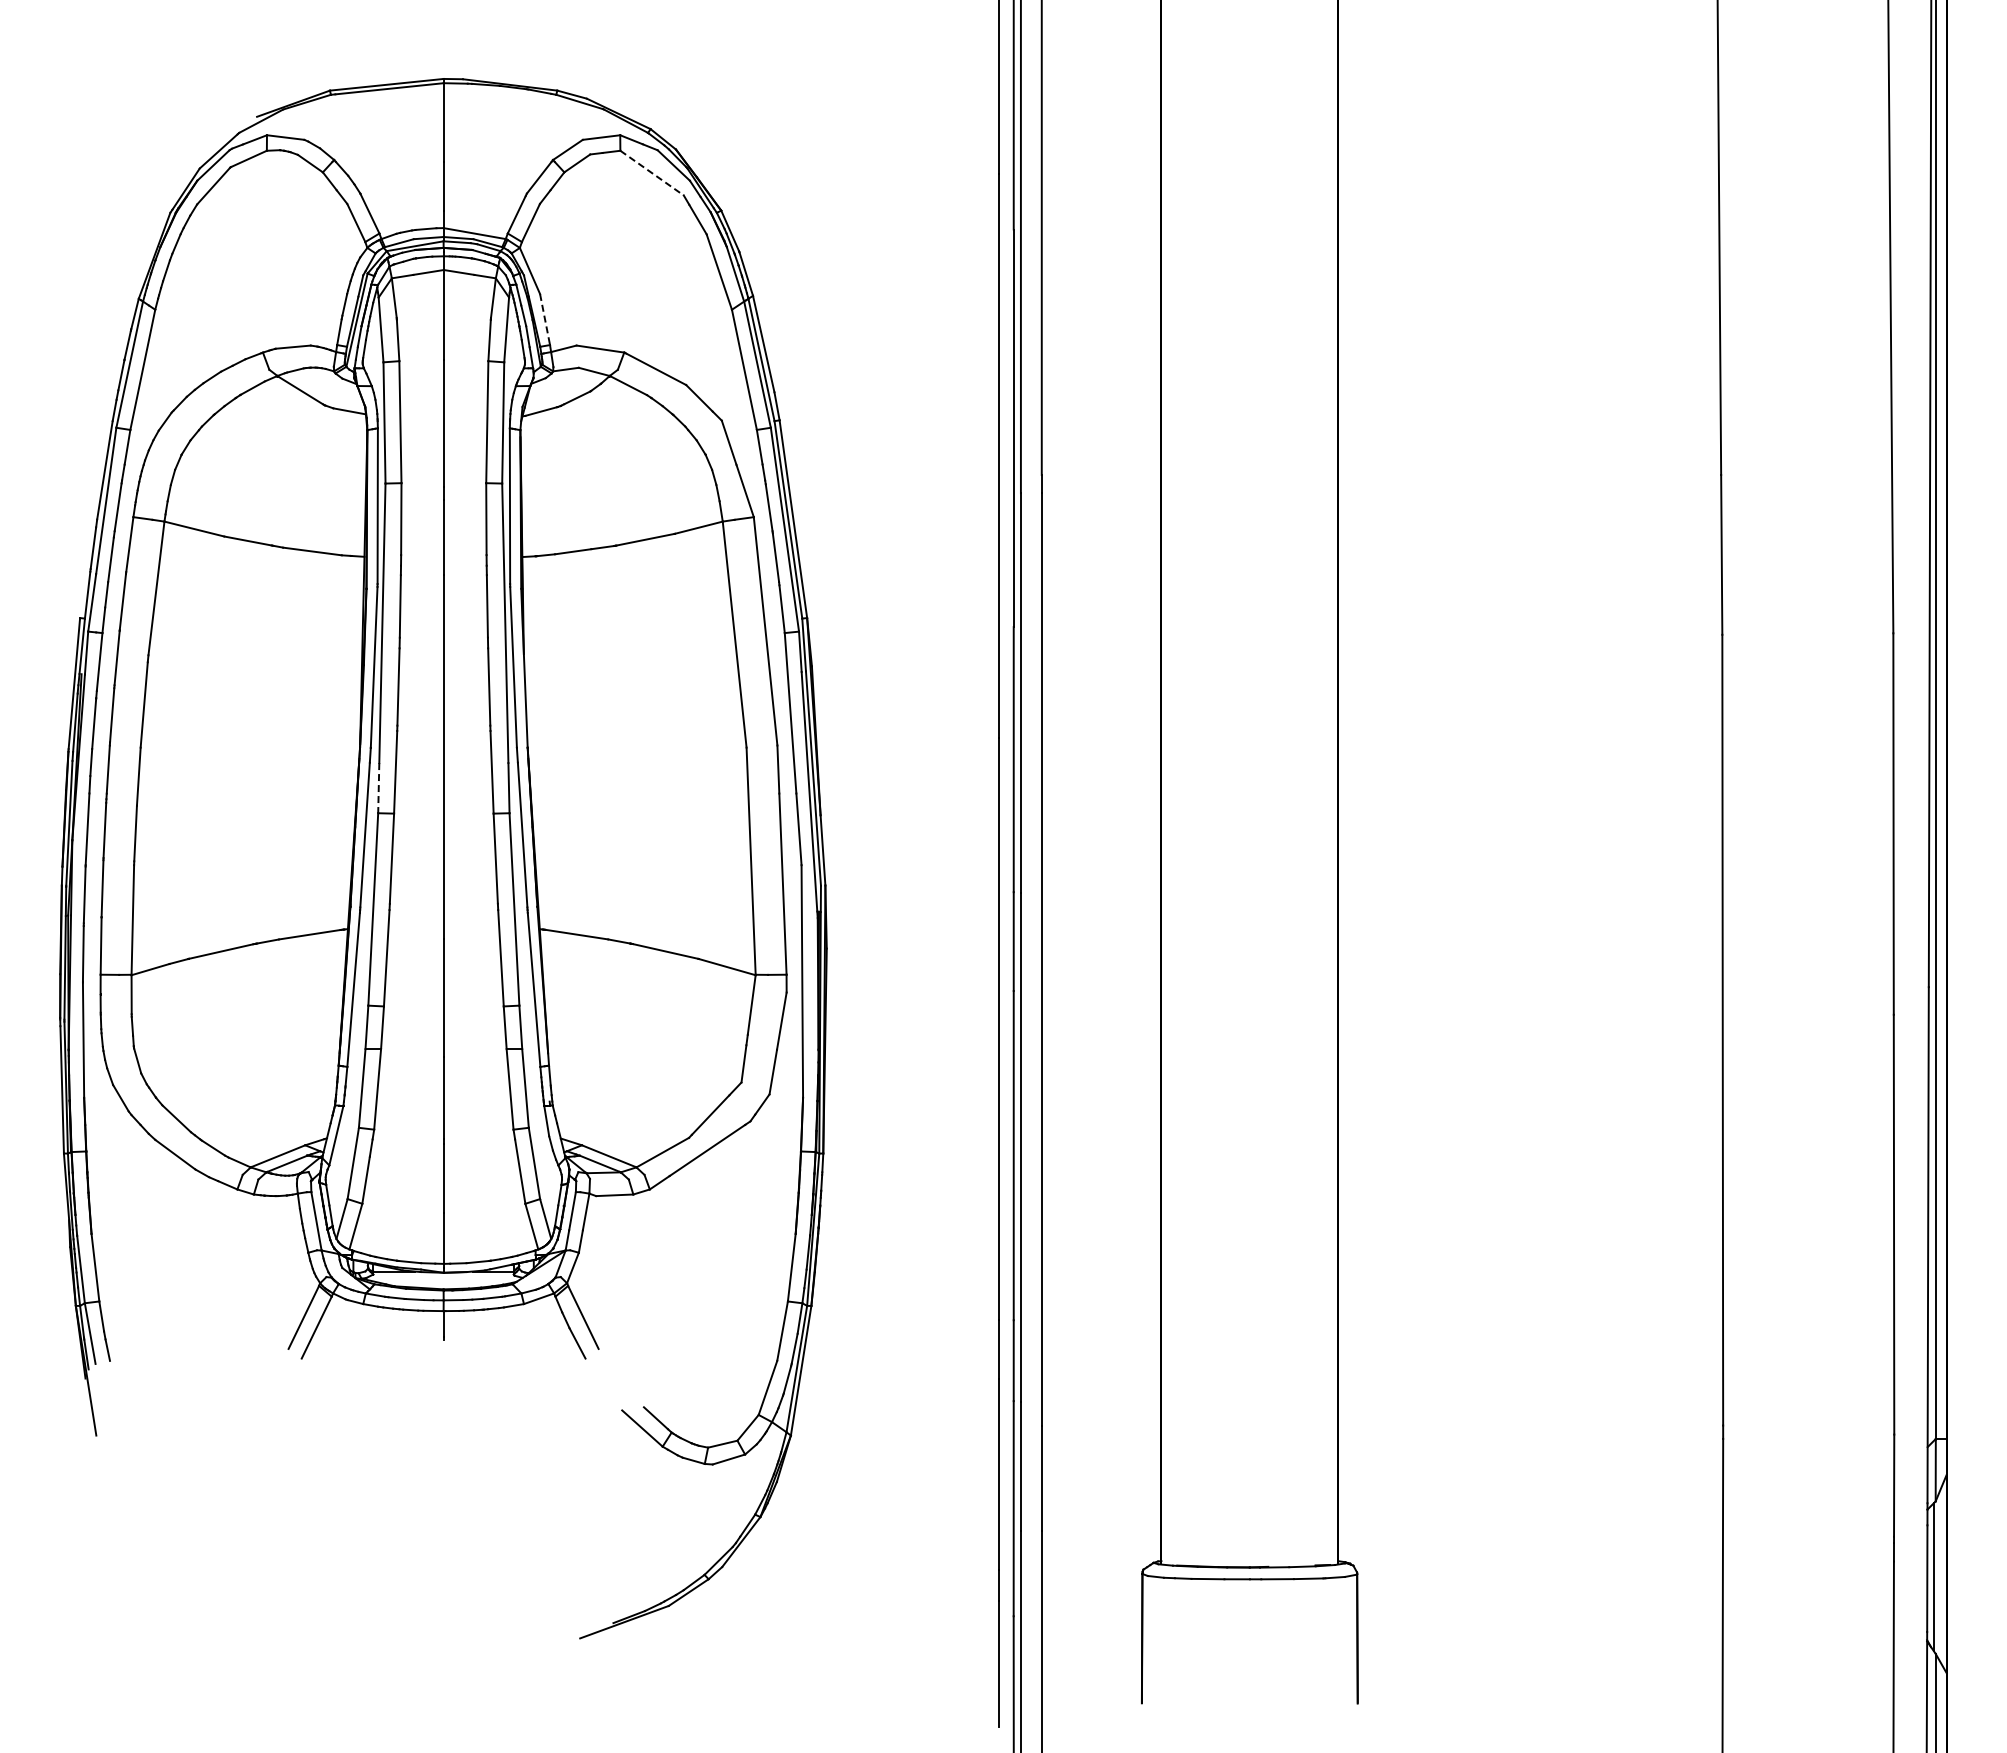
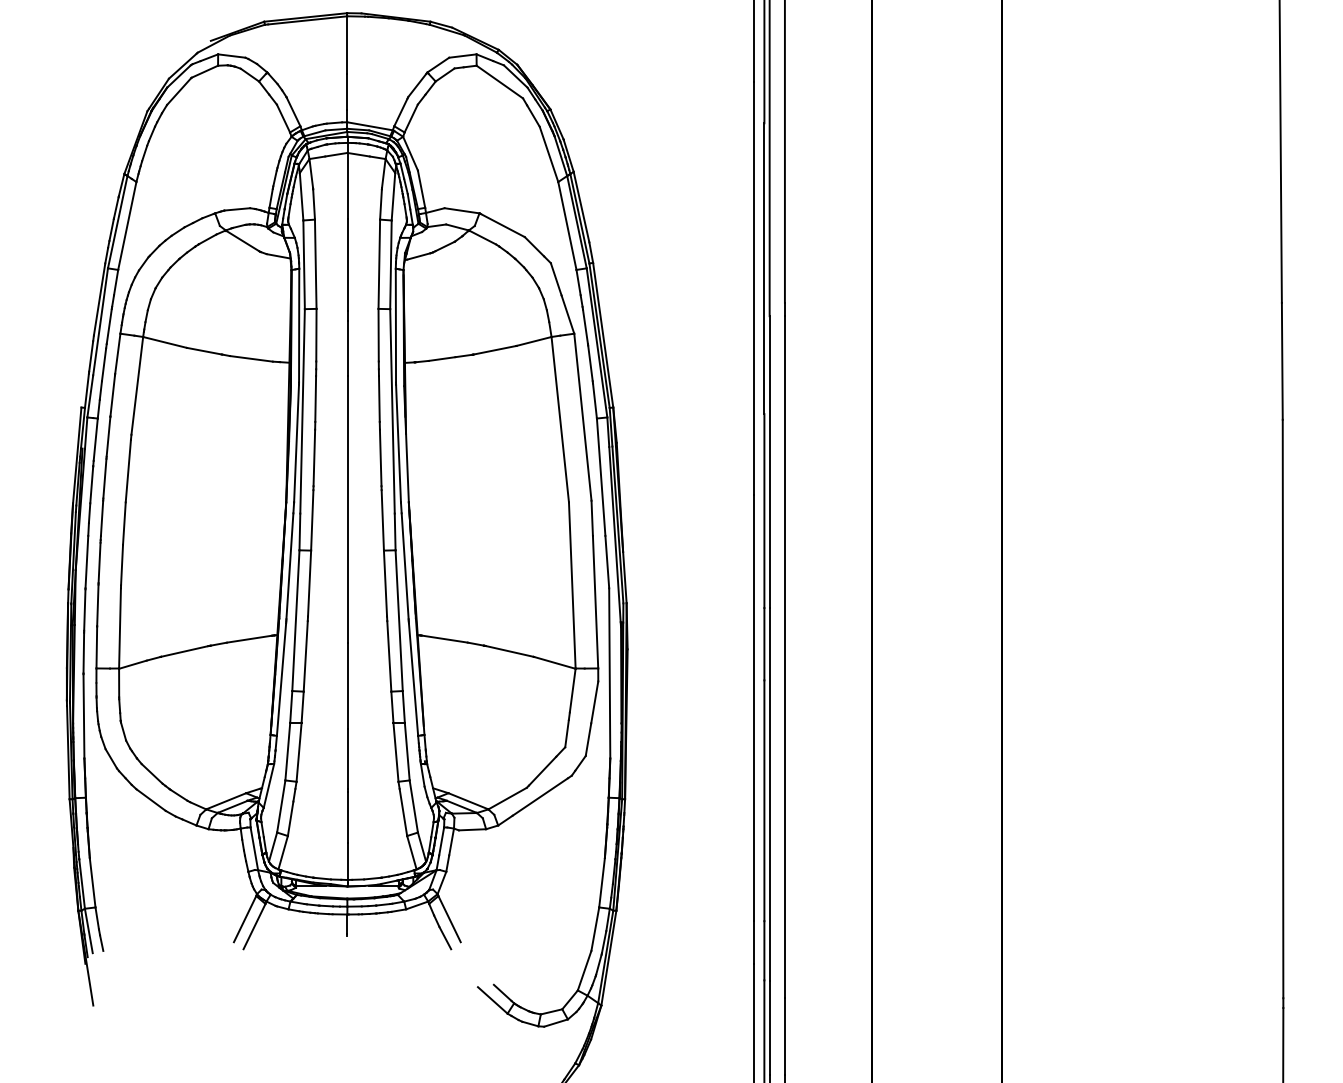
line: (652, 173) -> (500, 82), dashed -> solid
line: (545, 319) -> (421, 189), dashed -> solid
line: (378, 788) -> (299, 532), dashed -> solid

